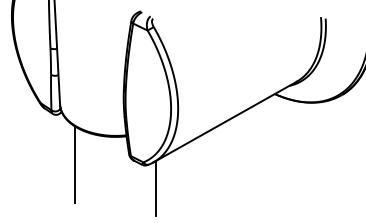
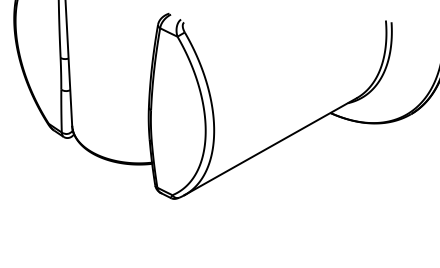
line: (75, 165) -> (90, 198), removed
line: (155, 188) -> (187, 226), removed

